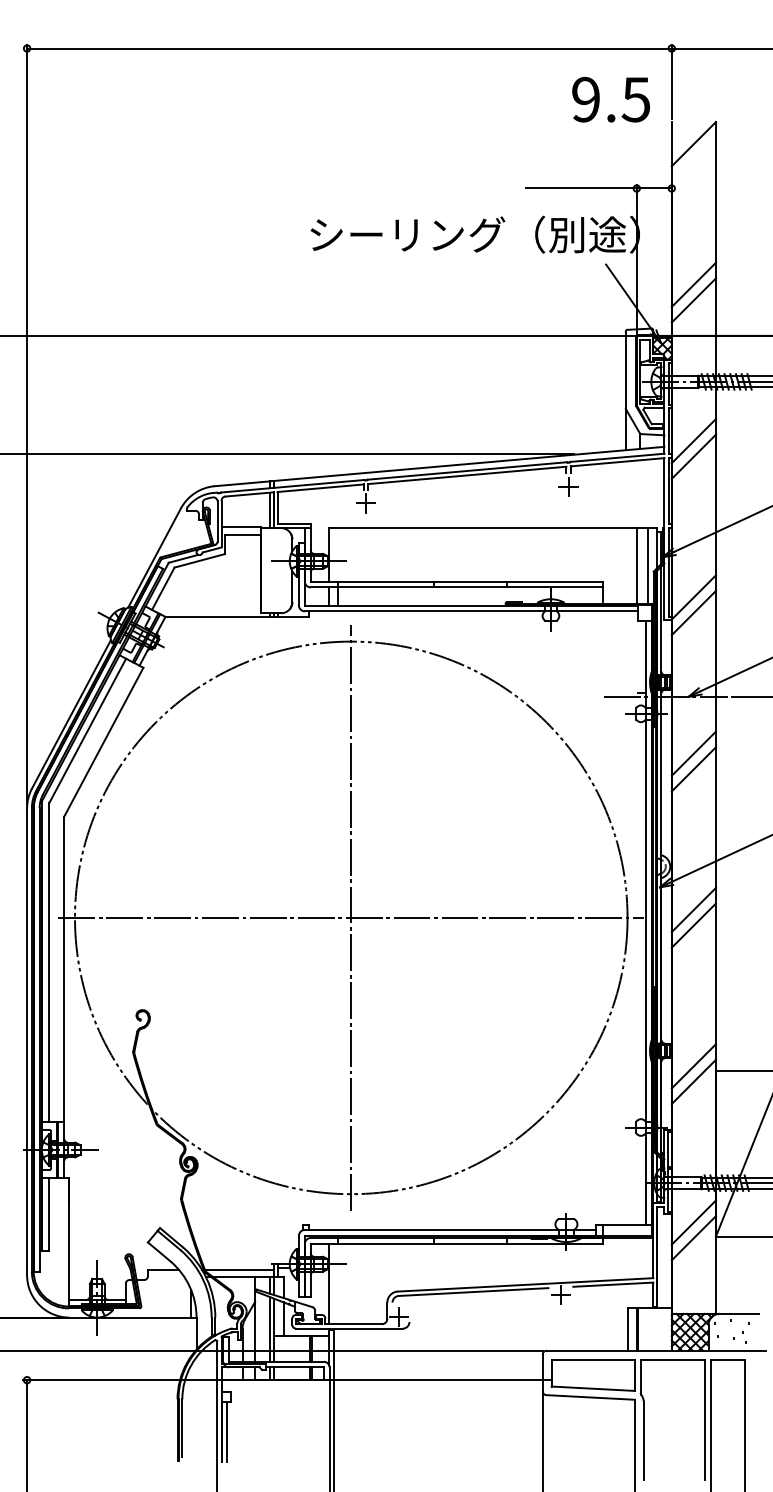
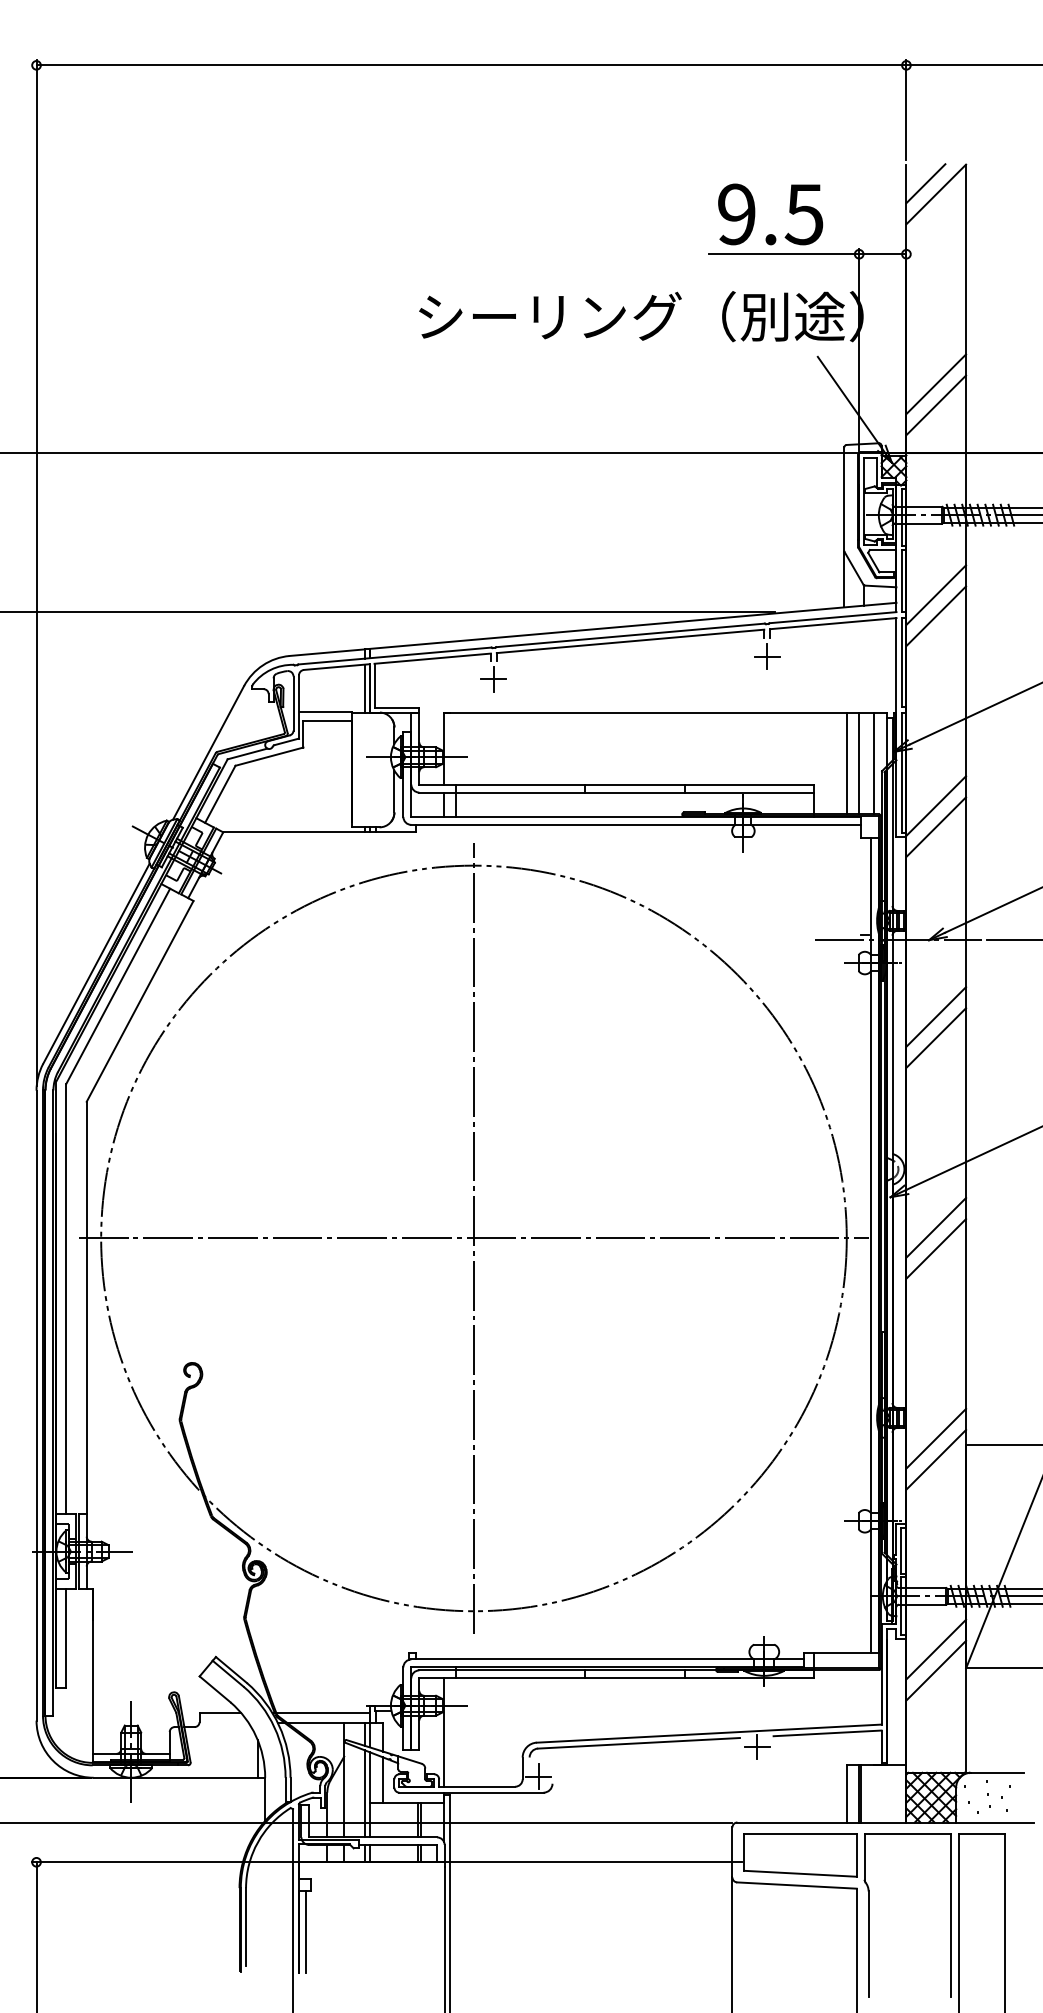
text: (611, 99) -> (770, 214), moved
line: (685, 136) -> (925, 183), added
line: (627, 565) -> (846, 762), added

